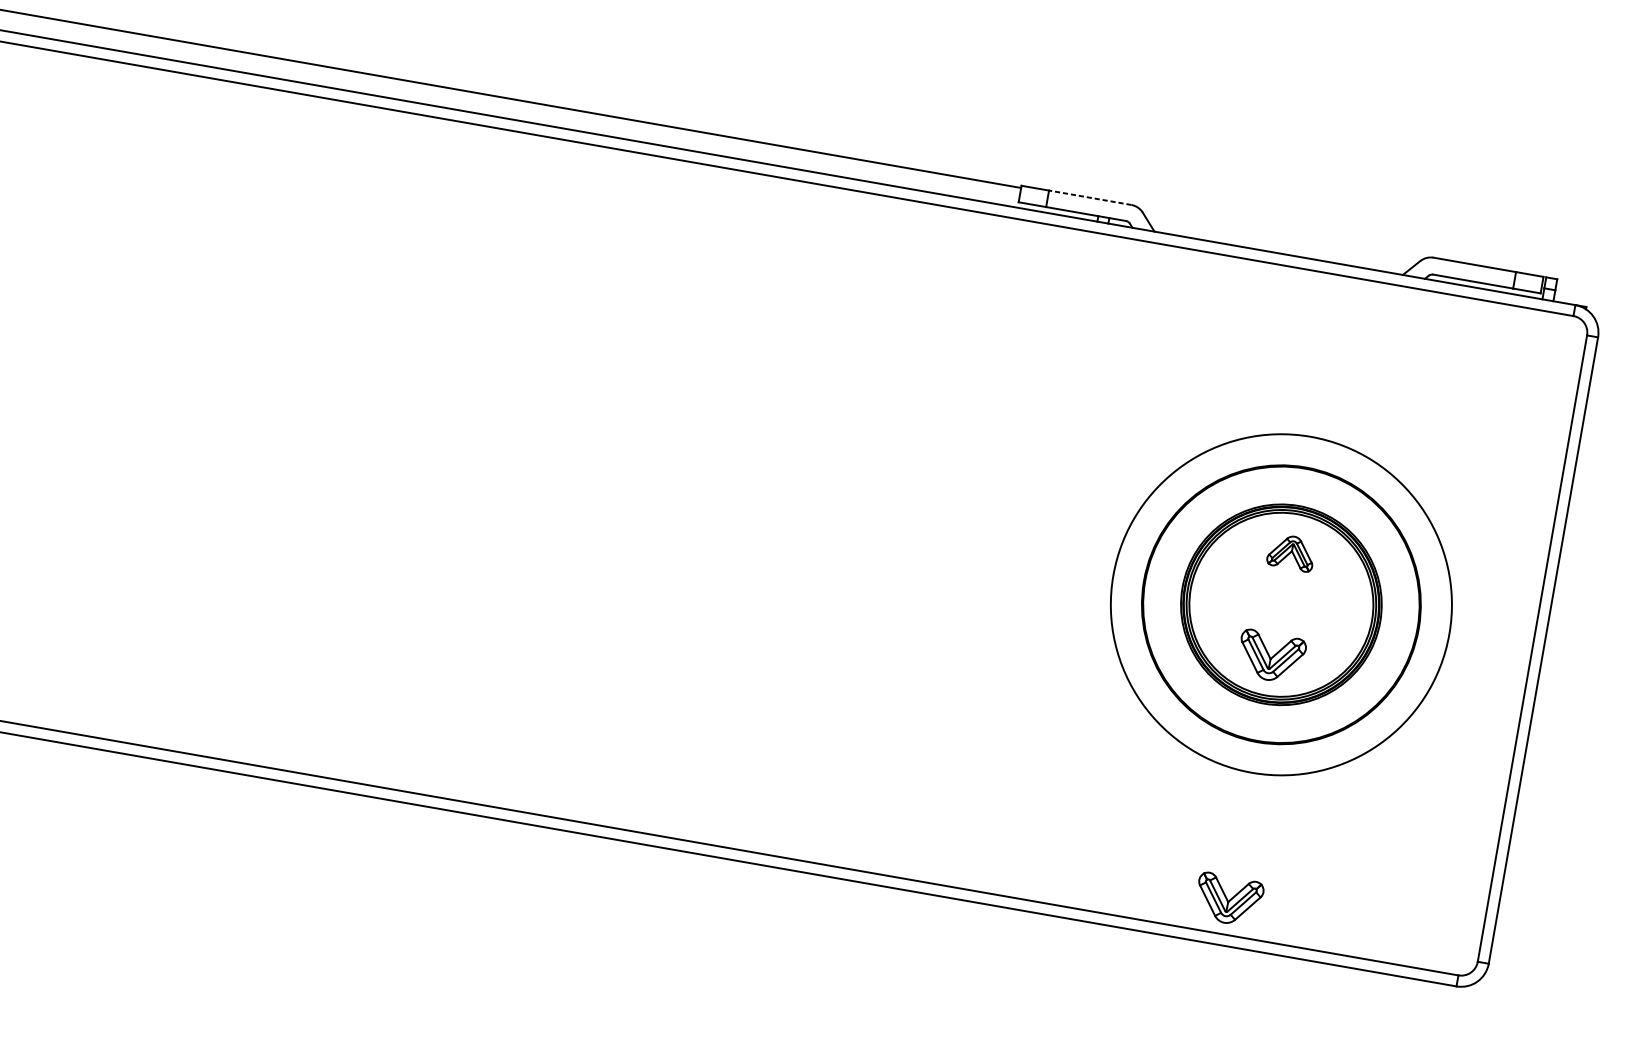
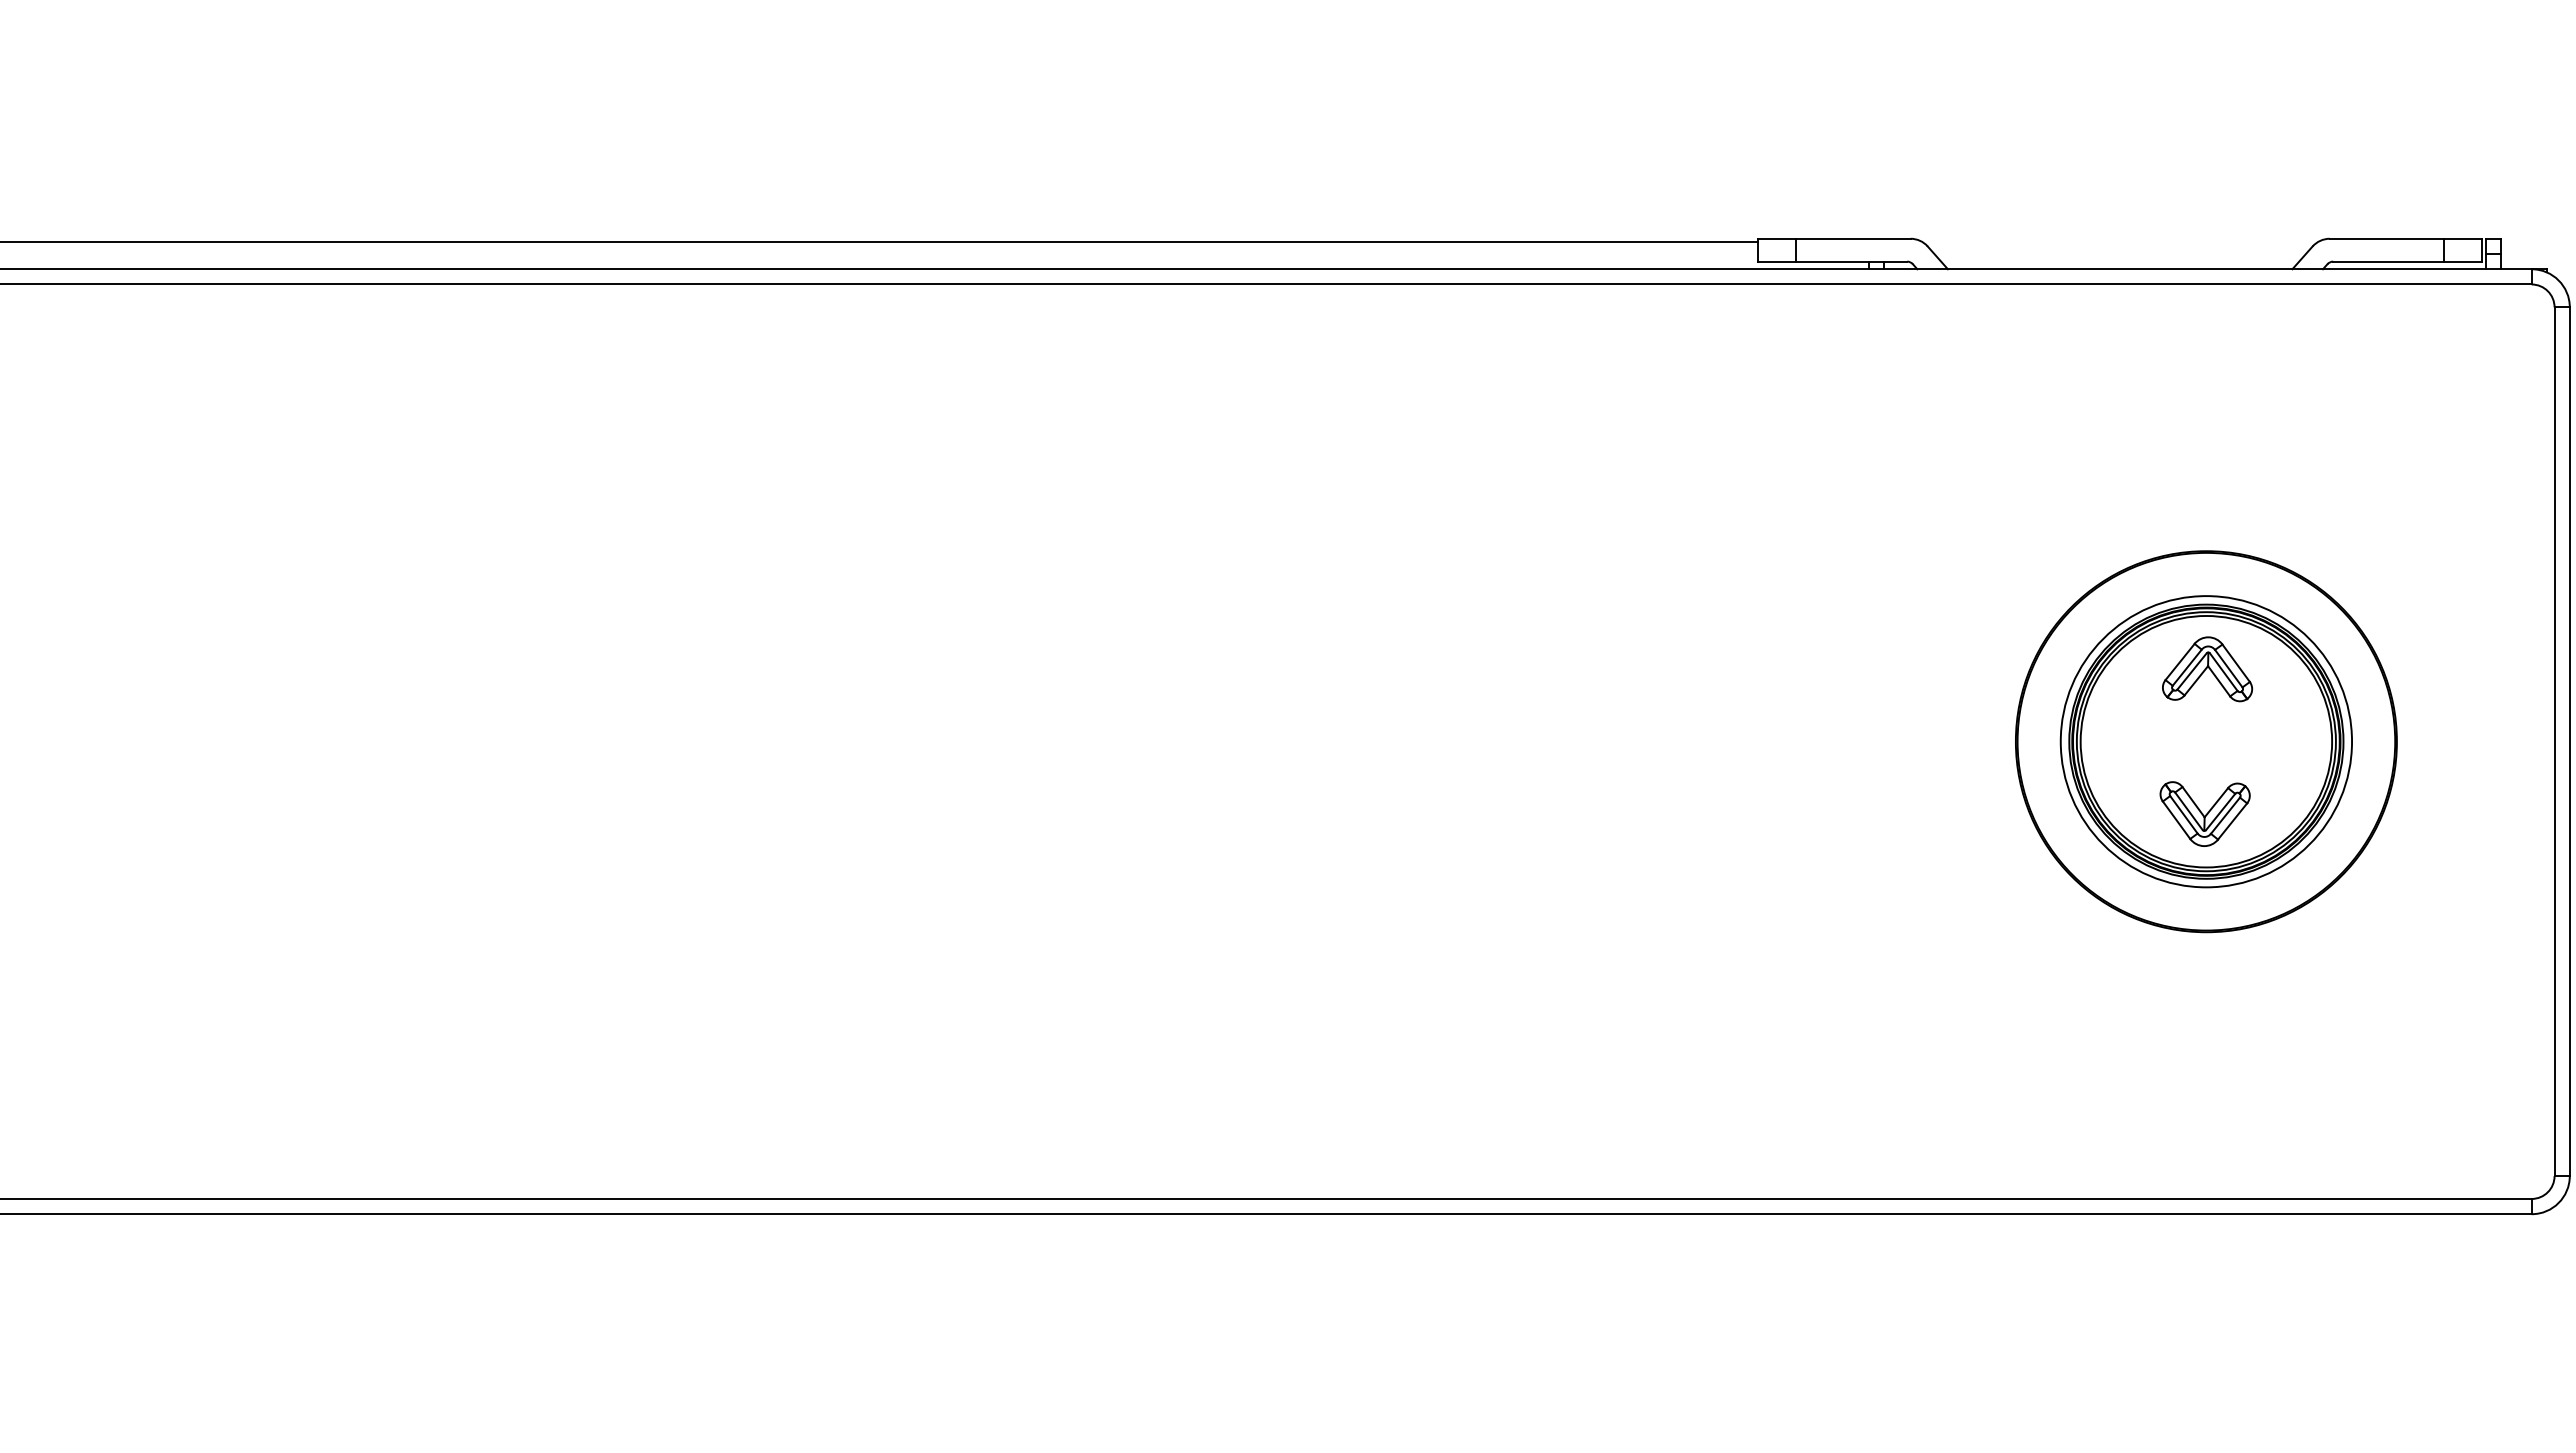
line: (1089, 197) -> (1852, 238), dashed -> solid
part: (1291, 552) -> (2207, 669), size x1.43
circle: (1281, 604) -> (2206, 741), size x0.62
part: (1228, 899) -> (2204, 1150), removed

